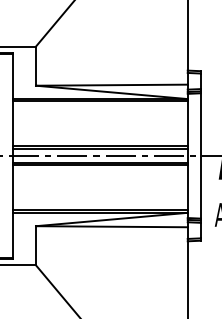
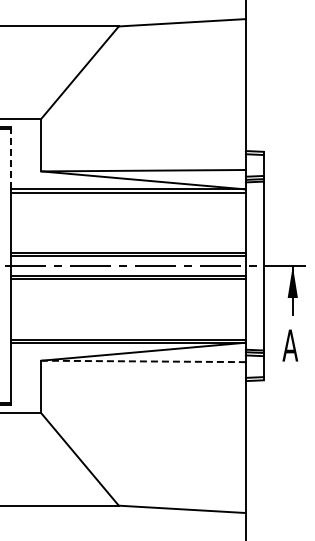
line: (13, 75) -> (11, 157), solid -> dashed
line: (111, 226) -> (143, 361), solid -> dashed

